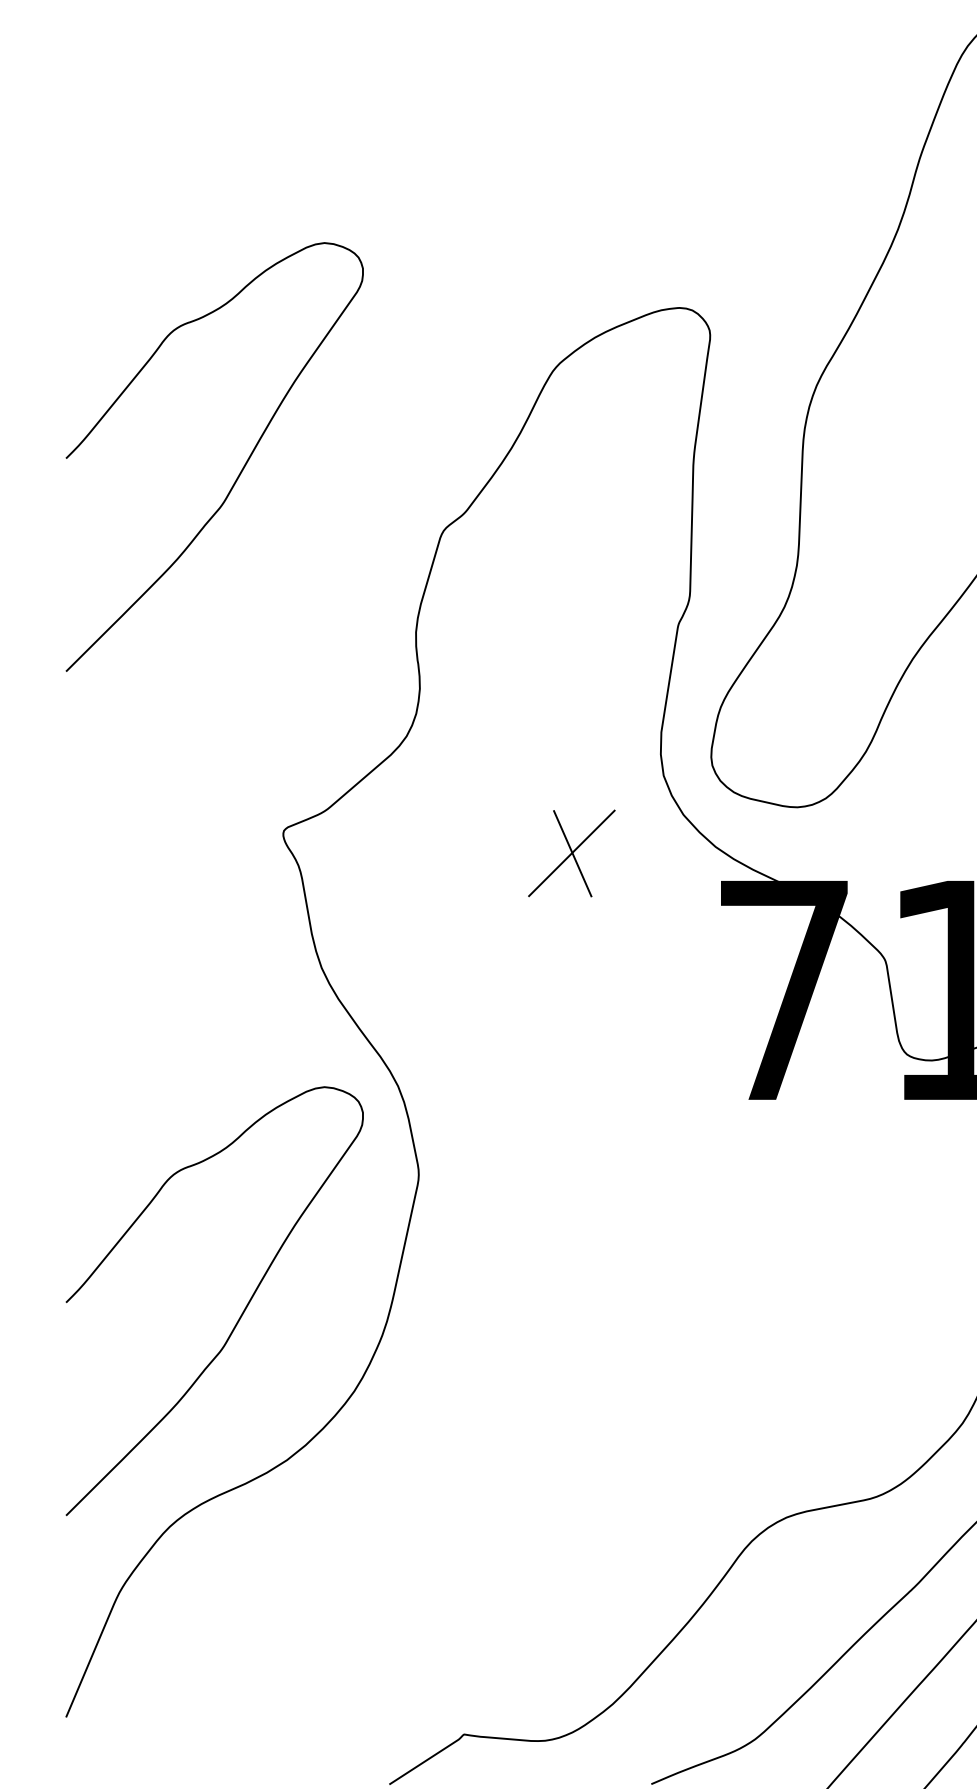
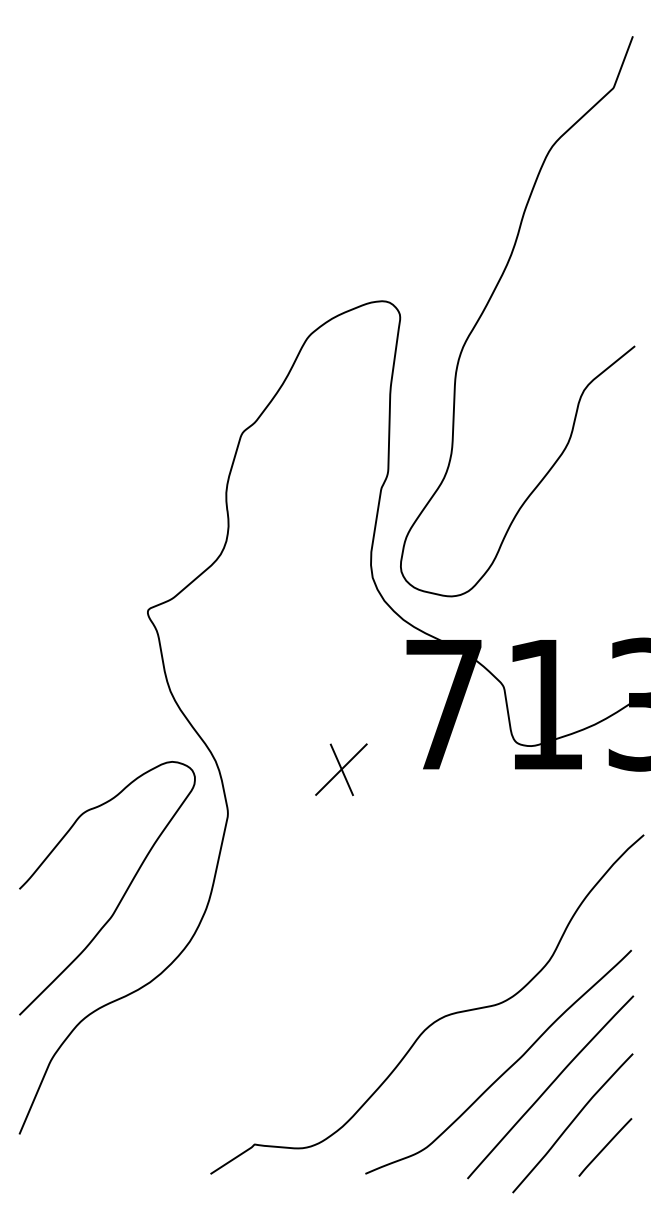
curve: (240, 469) -> (122, 396), removed
part: (571, 853) -> (341, 769), moved

